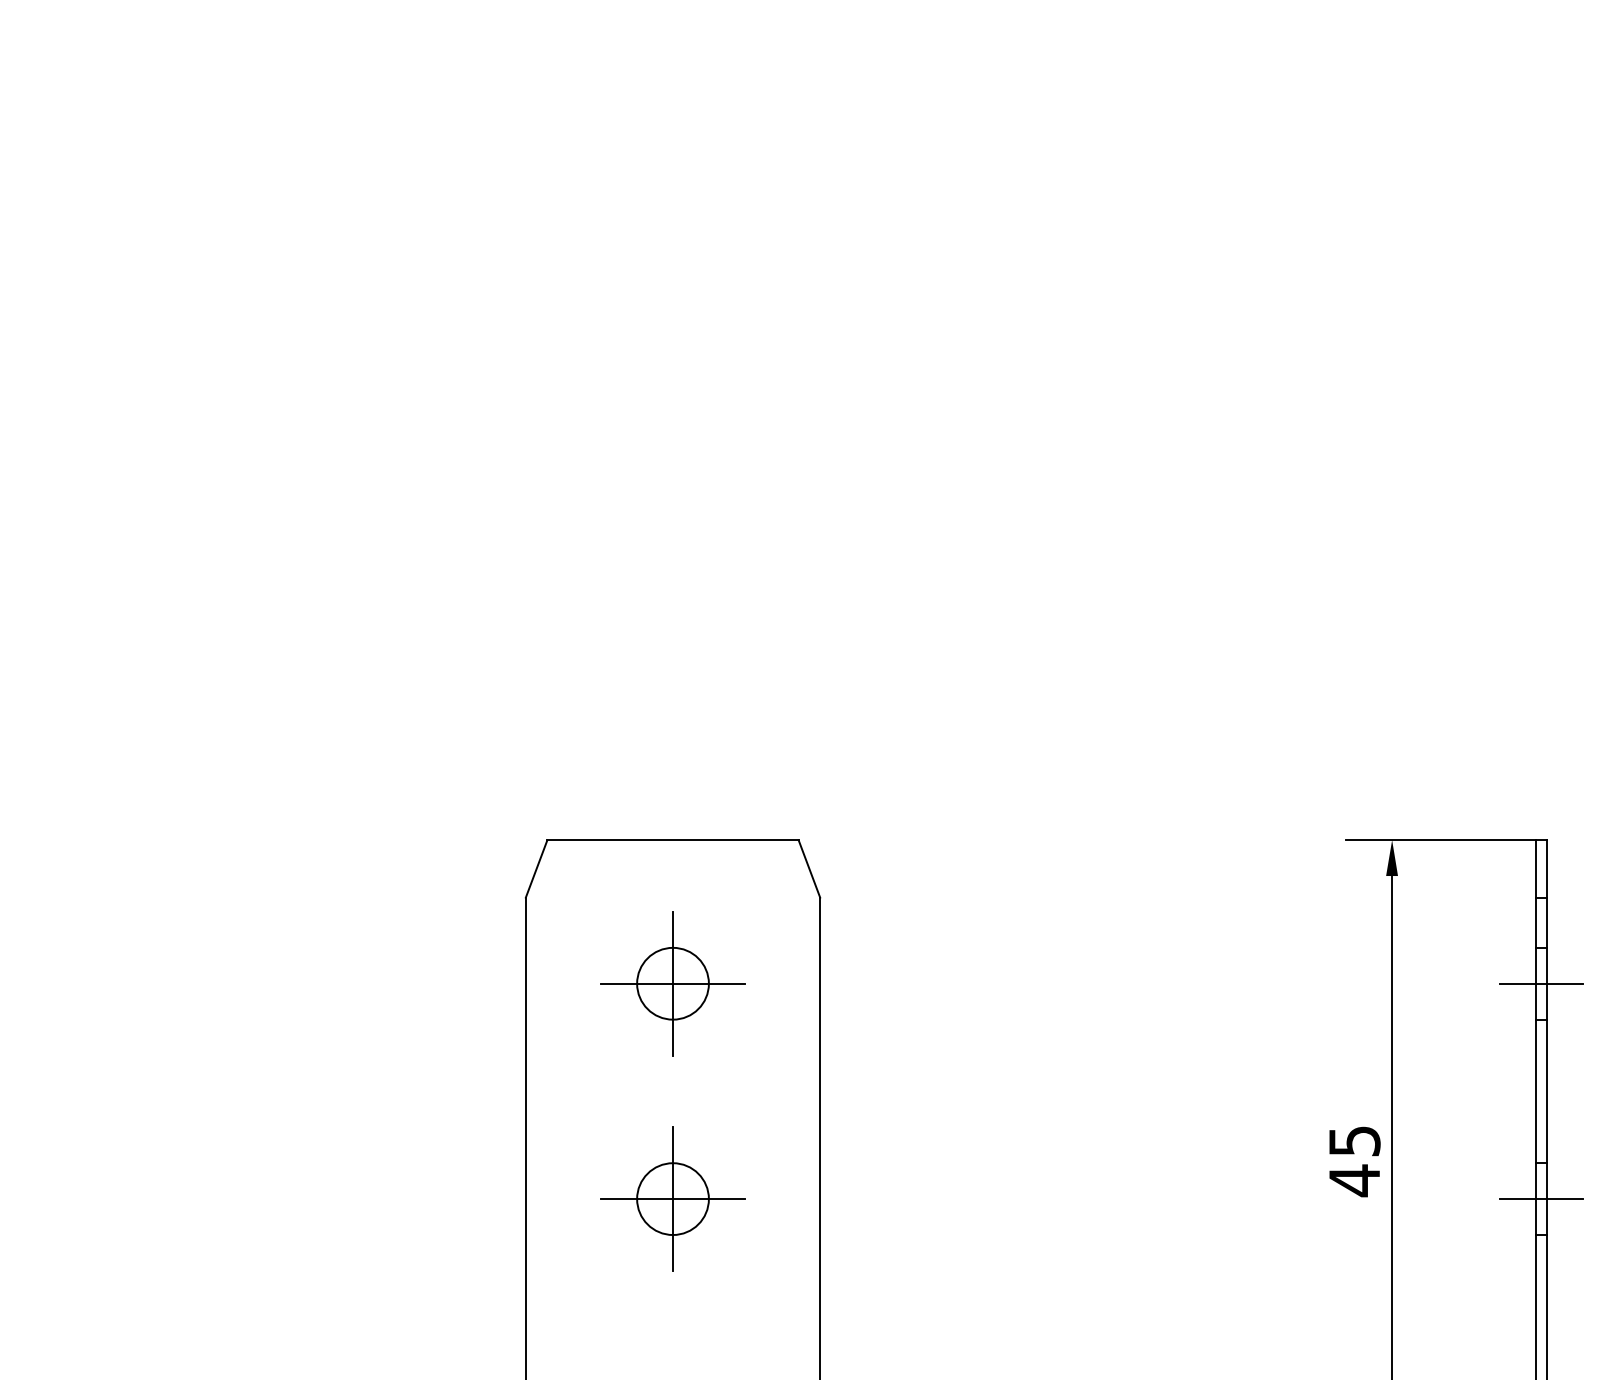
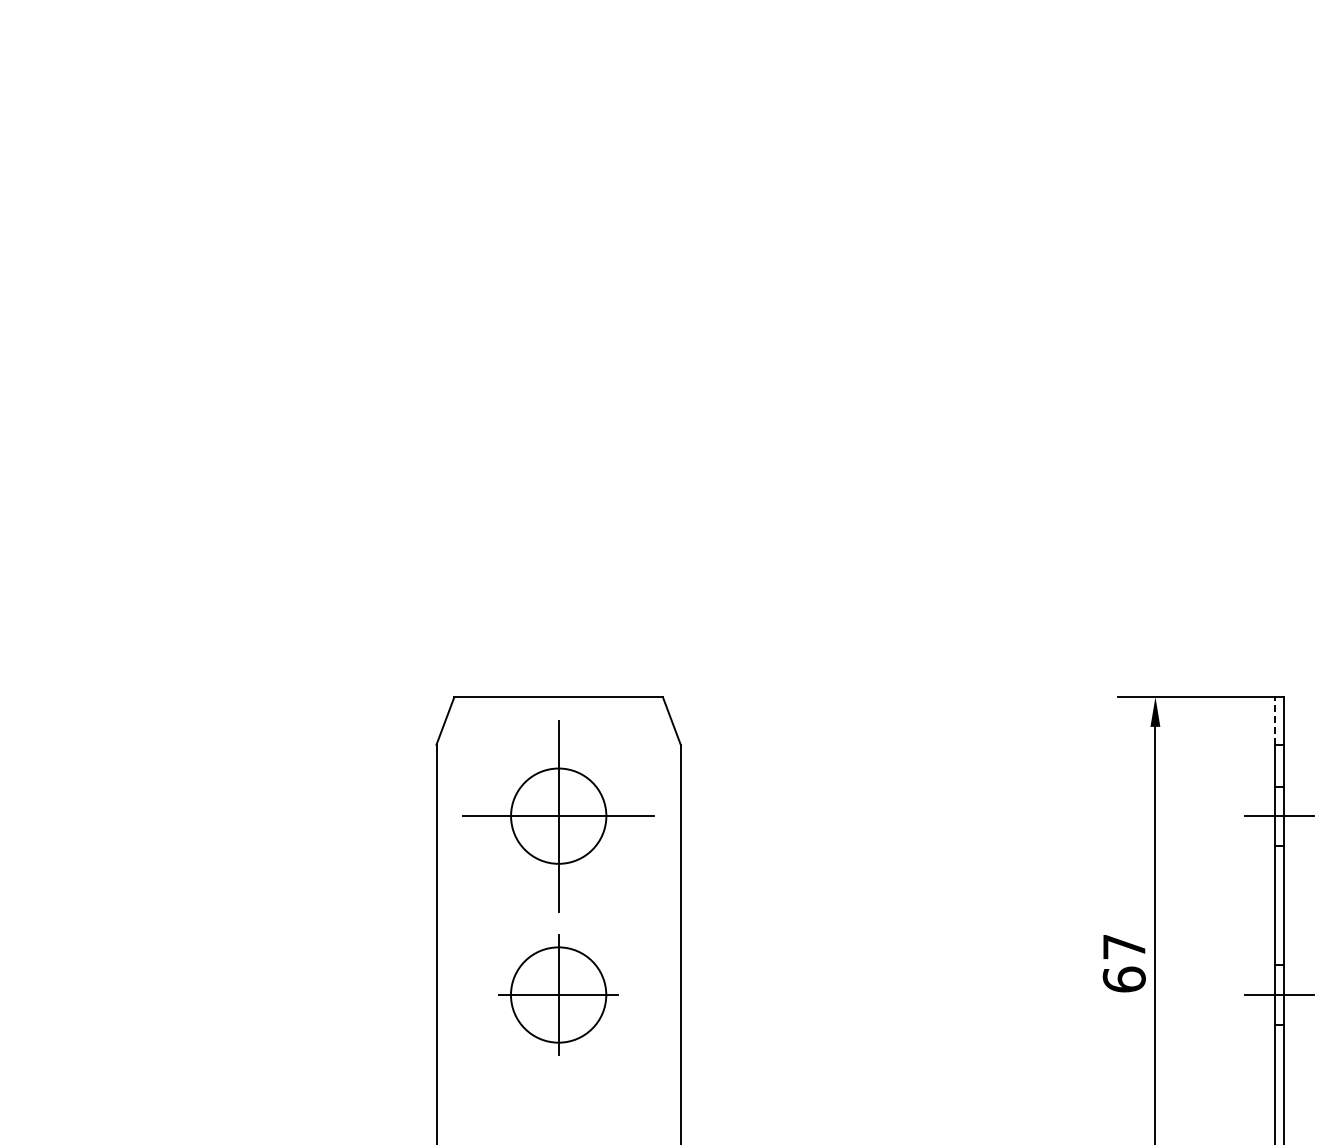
line: (1535, 868) -> (1274, 720), solid -> dashed
part: (672, 983) -> (558, 816), size x1.6
text: (1353, 1162) -> (1123, 964), 45 -> 67
circle: (672, 1198) -> (558, 994), size x1.6

